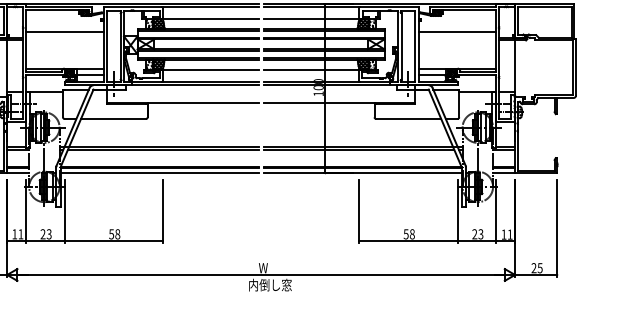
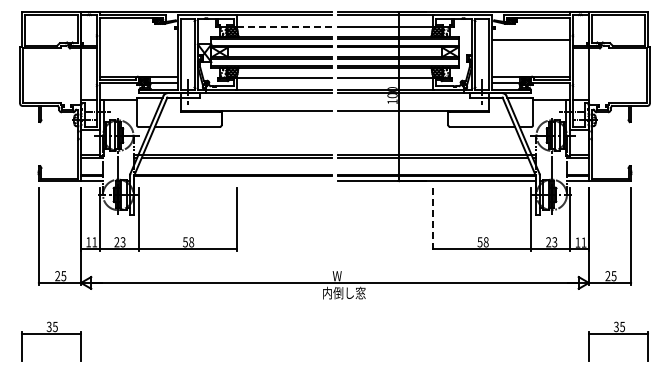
line: (210, 18) -> (284, 26), solid -> dashed
line: (64, 31) -> (138, 39), removed
line: (159, 173) -> (233, 181), removed
line: (359, 211) -> (433, 219), solid -> dashed

